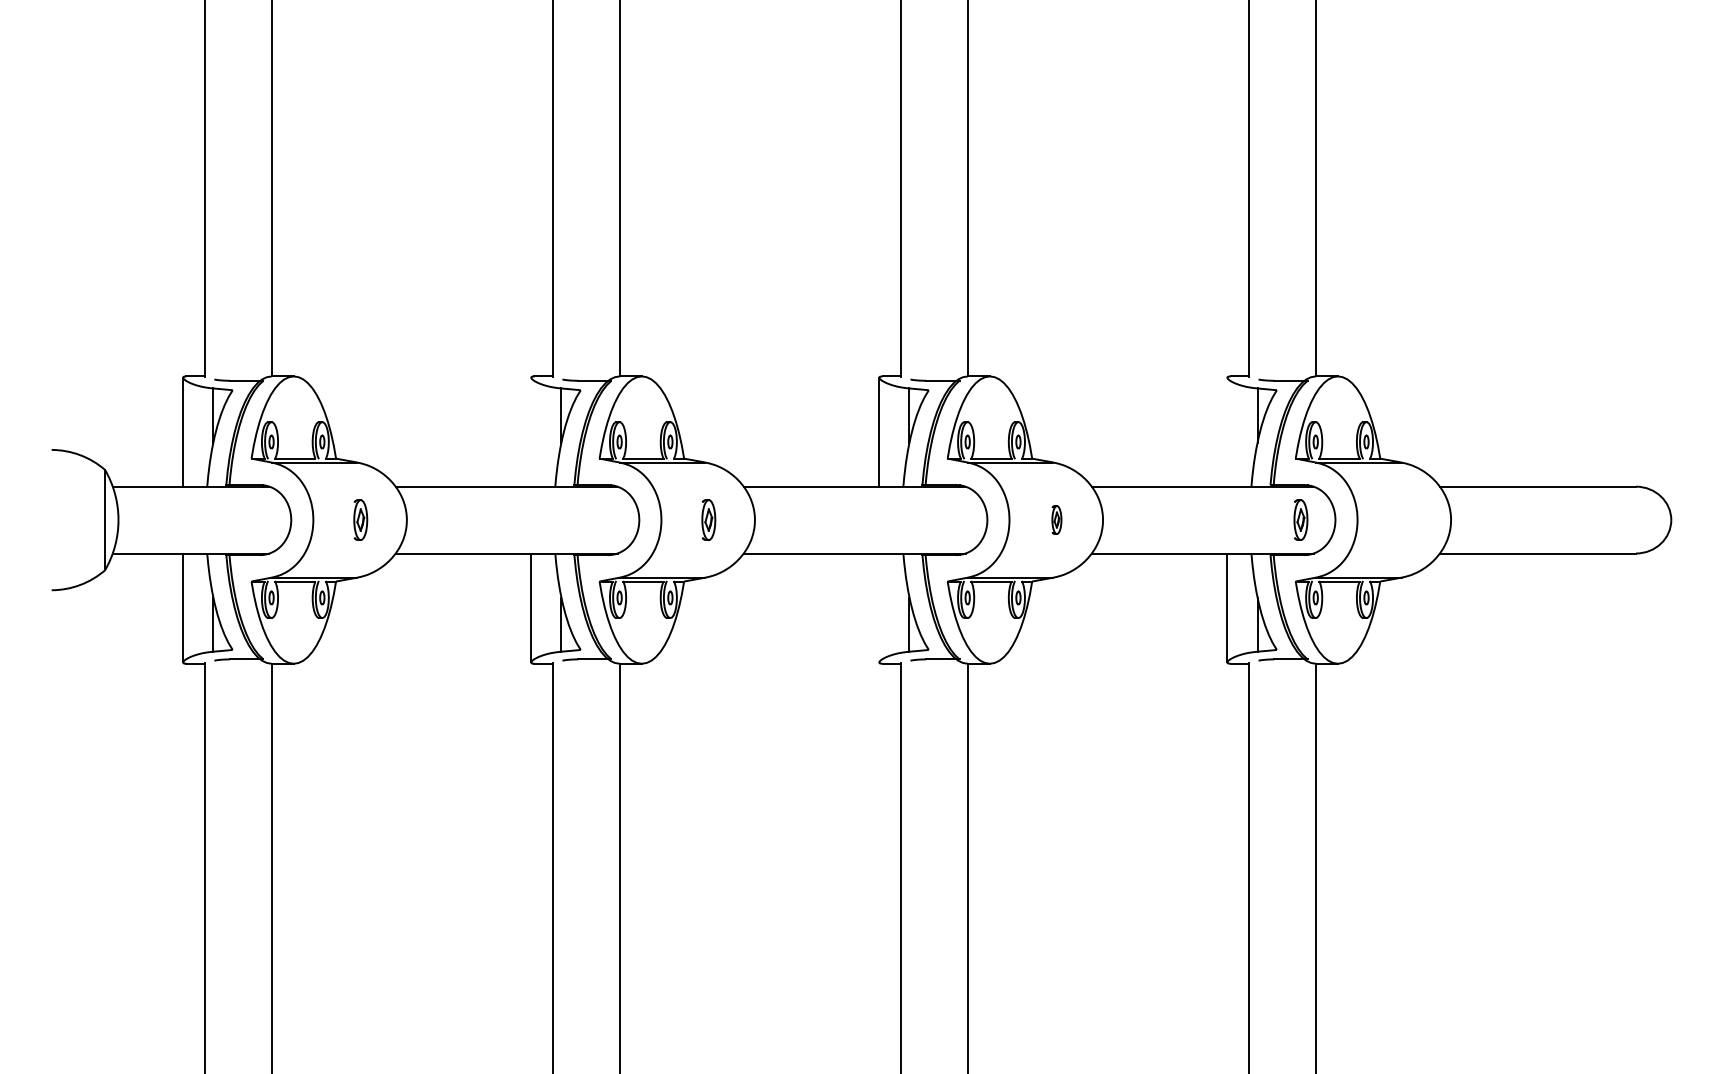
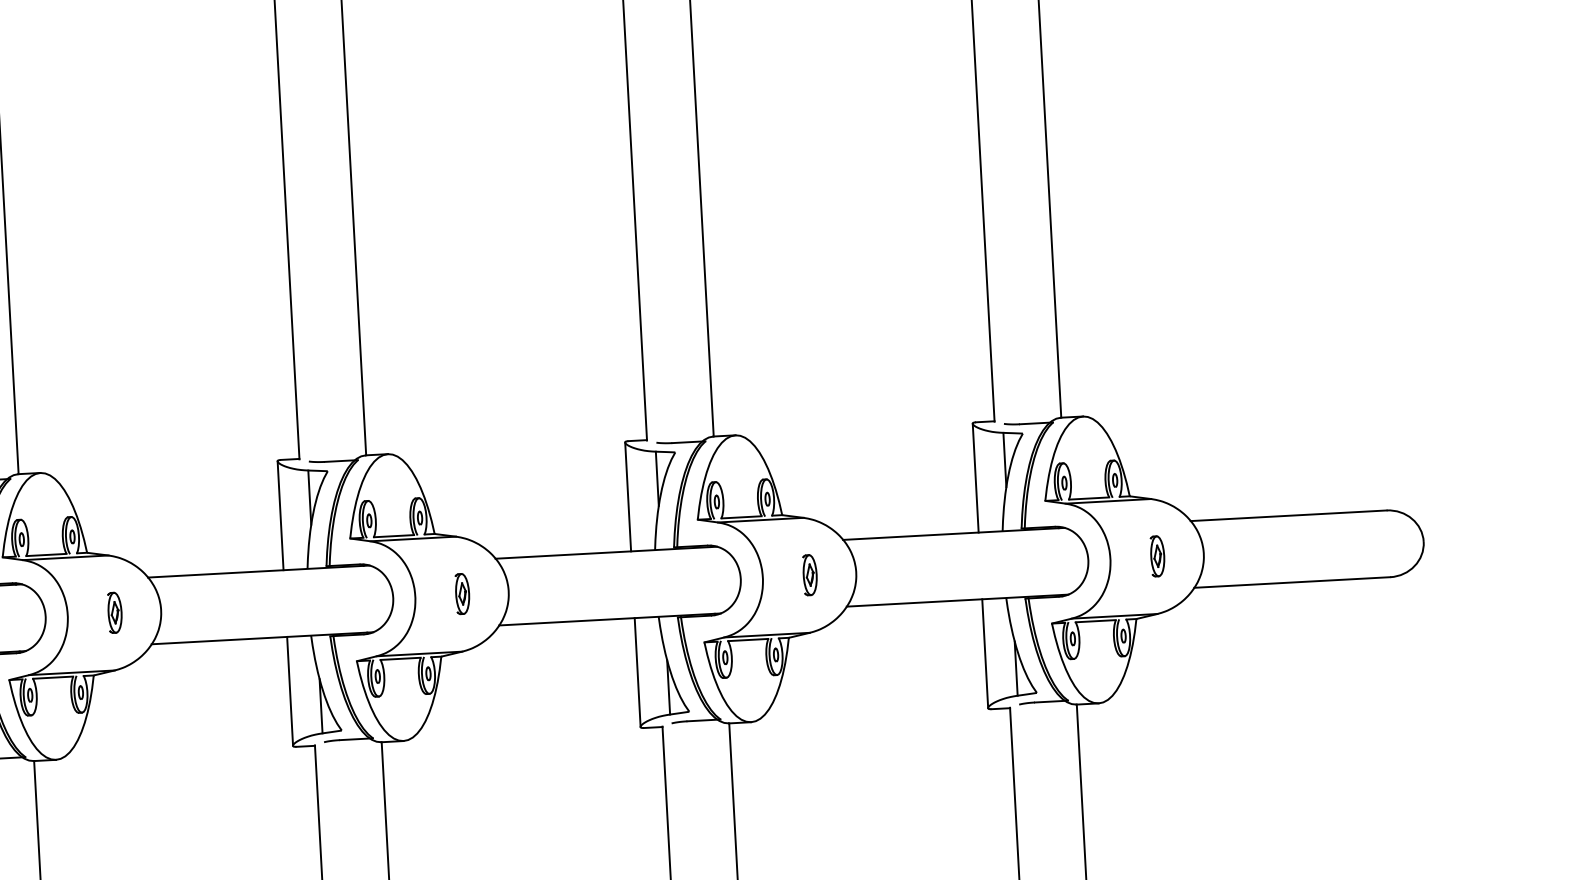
line: (531, 431) -> (280, 515), added
line: (1227, 431) -> (975, 477), added
part: (1056, 519) -> (809, 574), size x1.43
part: (1300, 519) -> (1157, 555), moved
line: (879, 607) -> (637, 672), added

